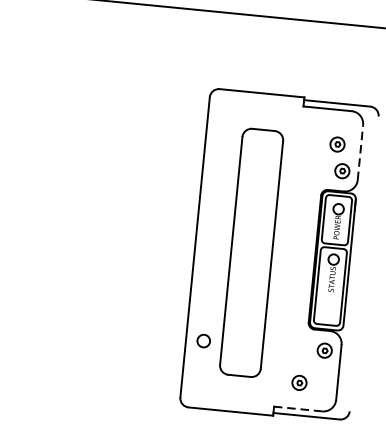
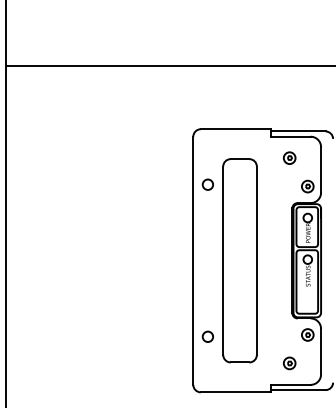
part: (337, 143) -> (289, 157), moved
line: (360, 152) -> (321, 169), dashed -> solid
circle: (221, 156) -> (207, 184), added
line: (297, 408) -> (290, 384), dashed -> solid

